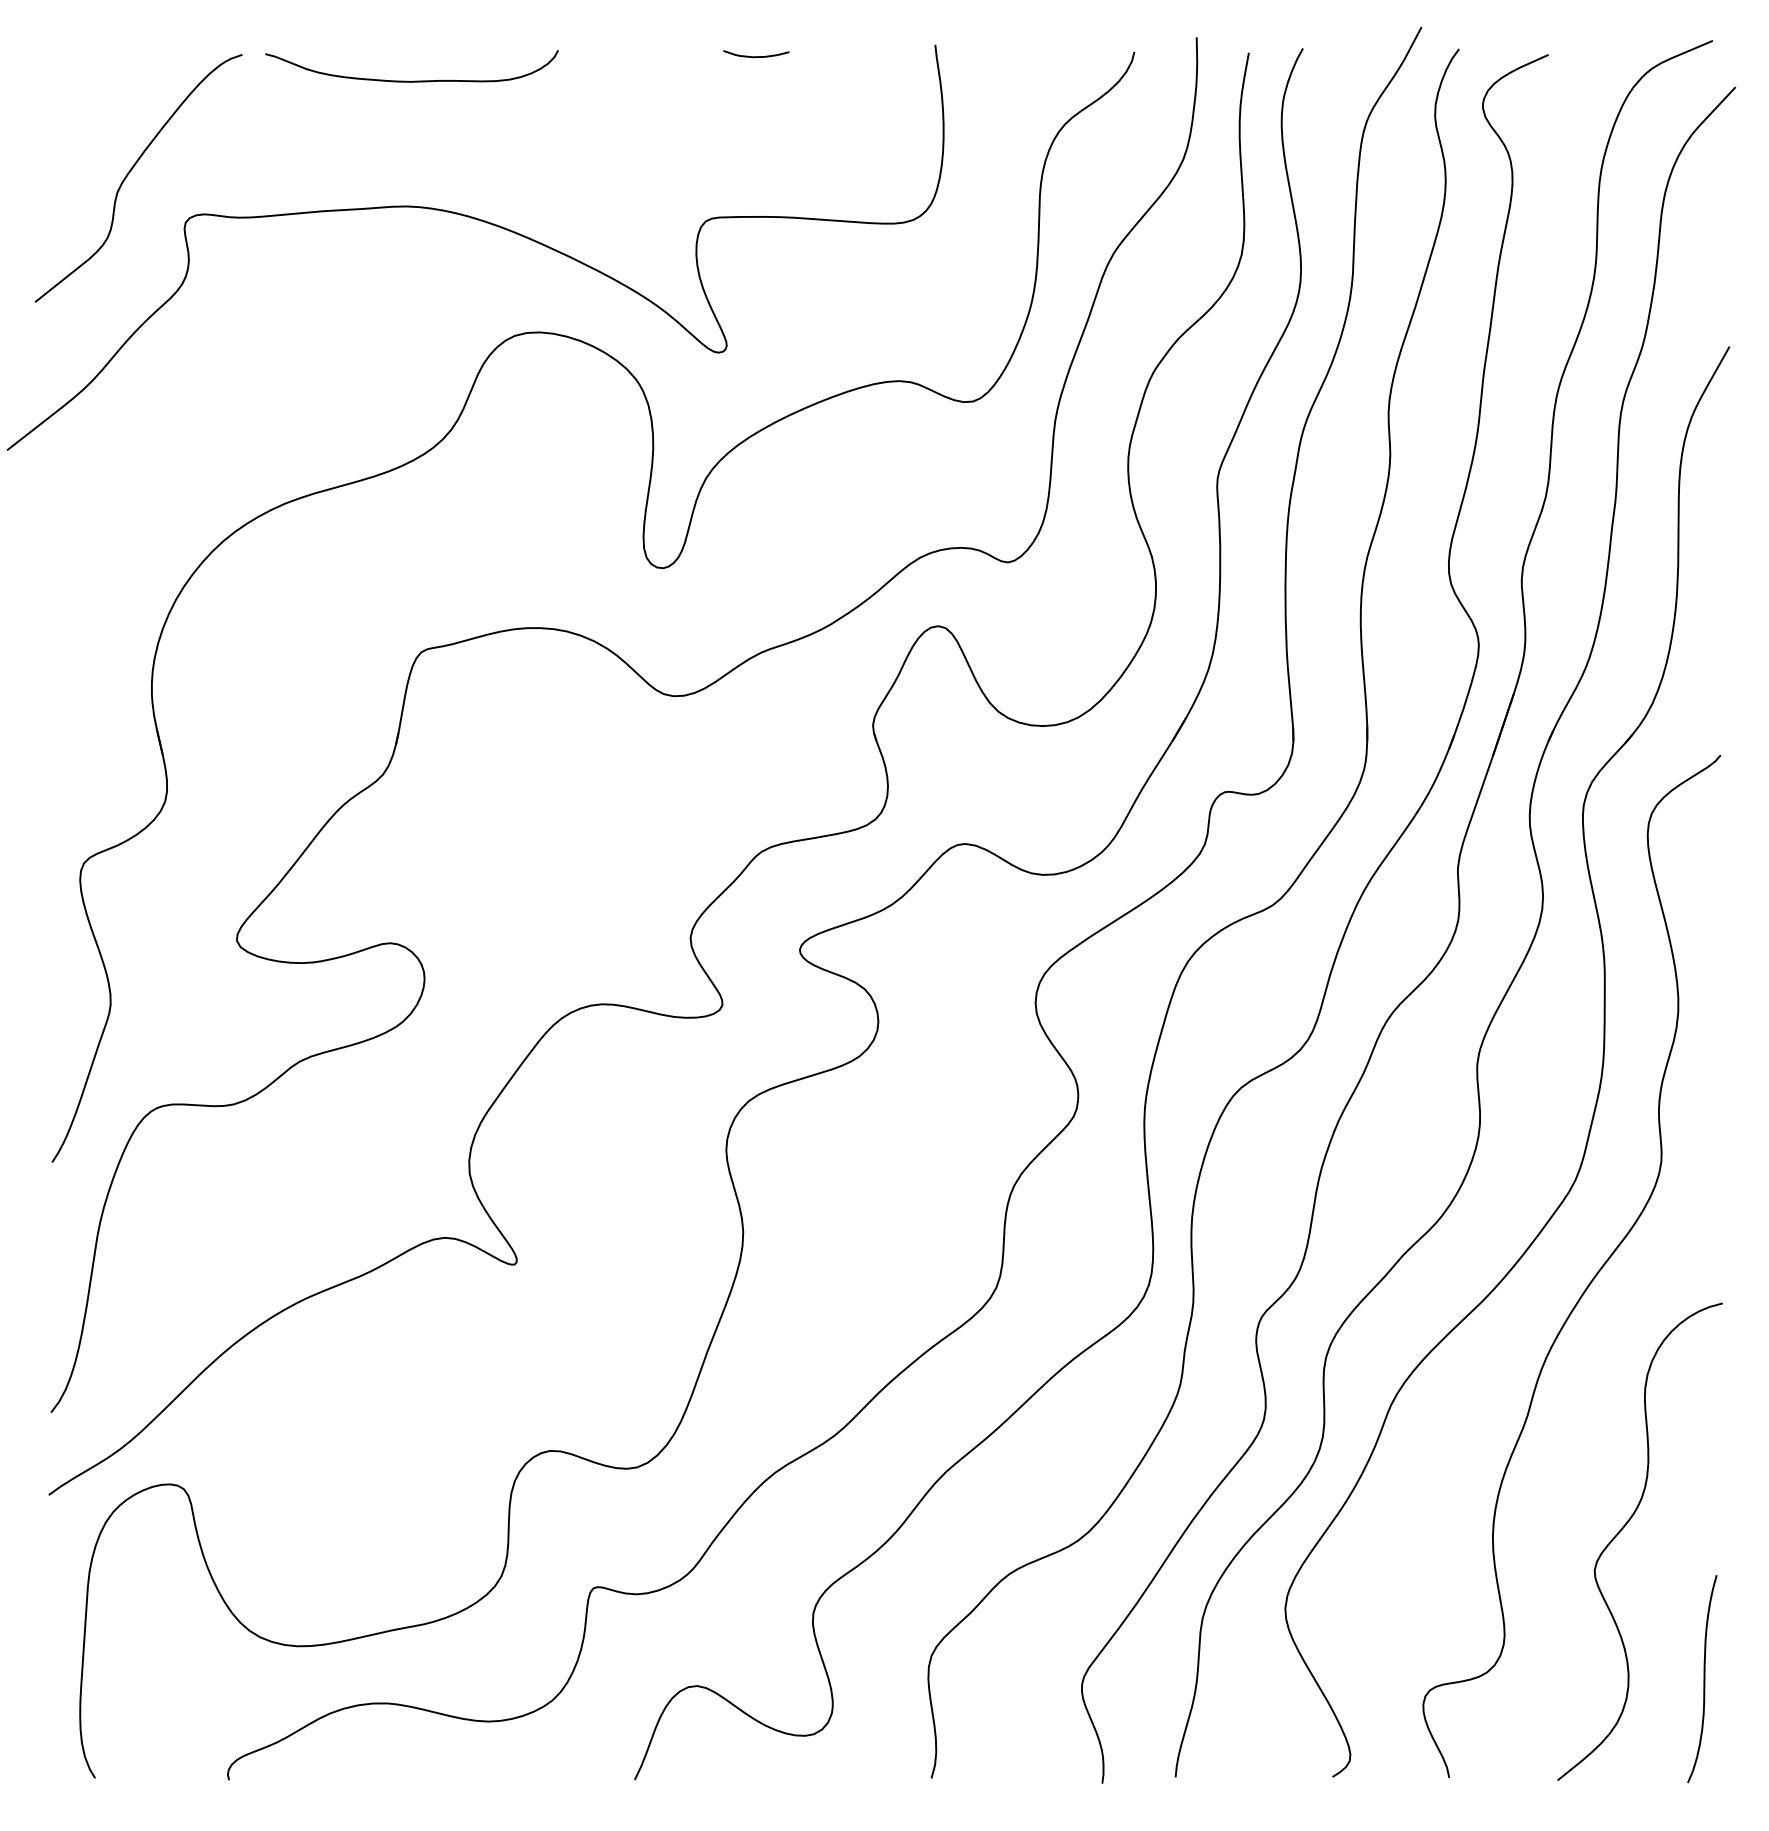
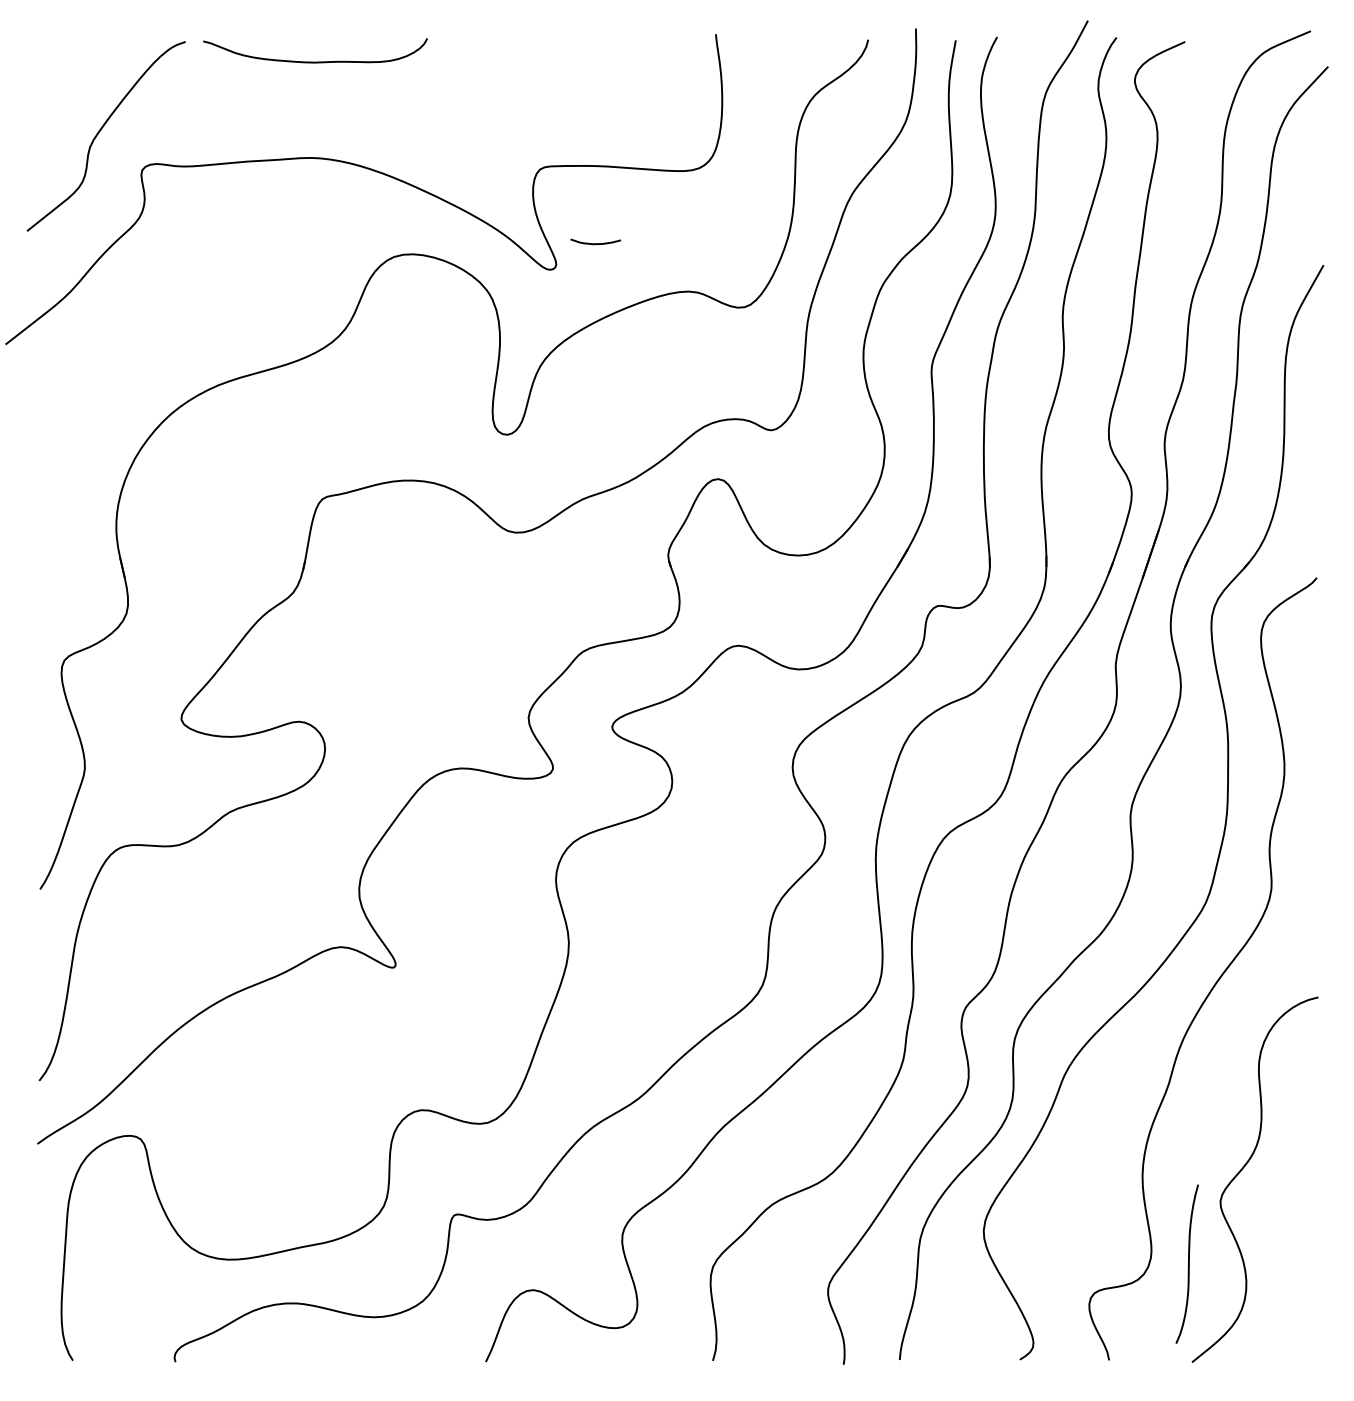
curve: (756, 56) -> (595, 243), moved
curve: (1703, 1679) -> (1188, 1264), moved

